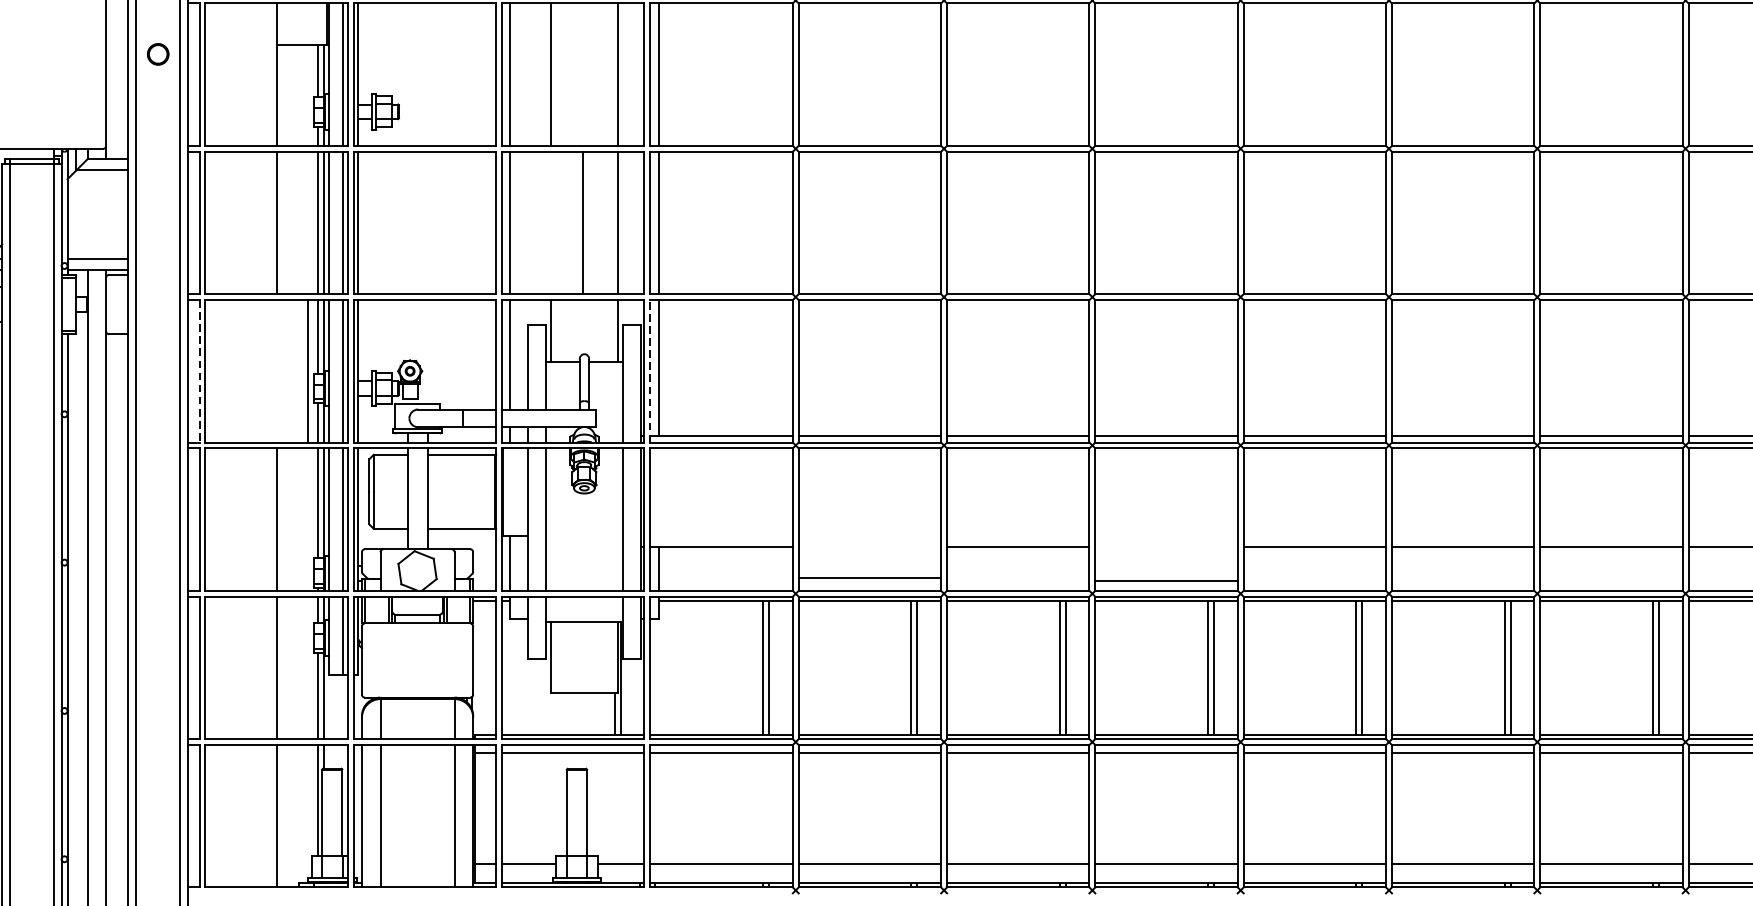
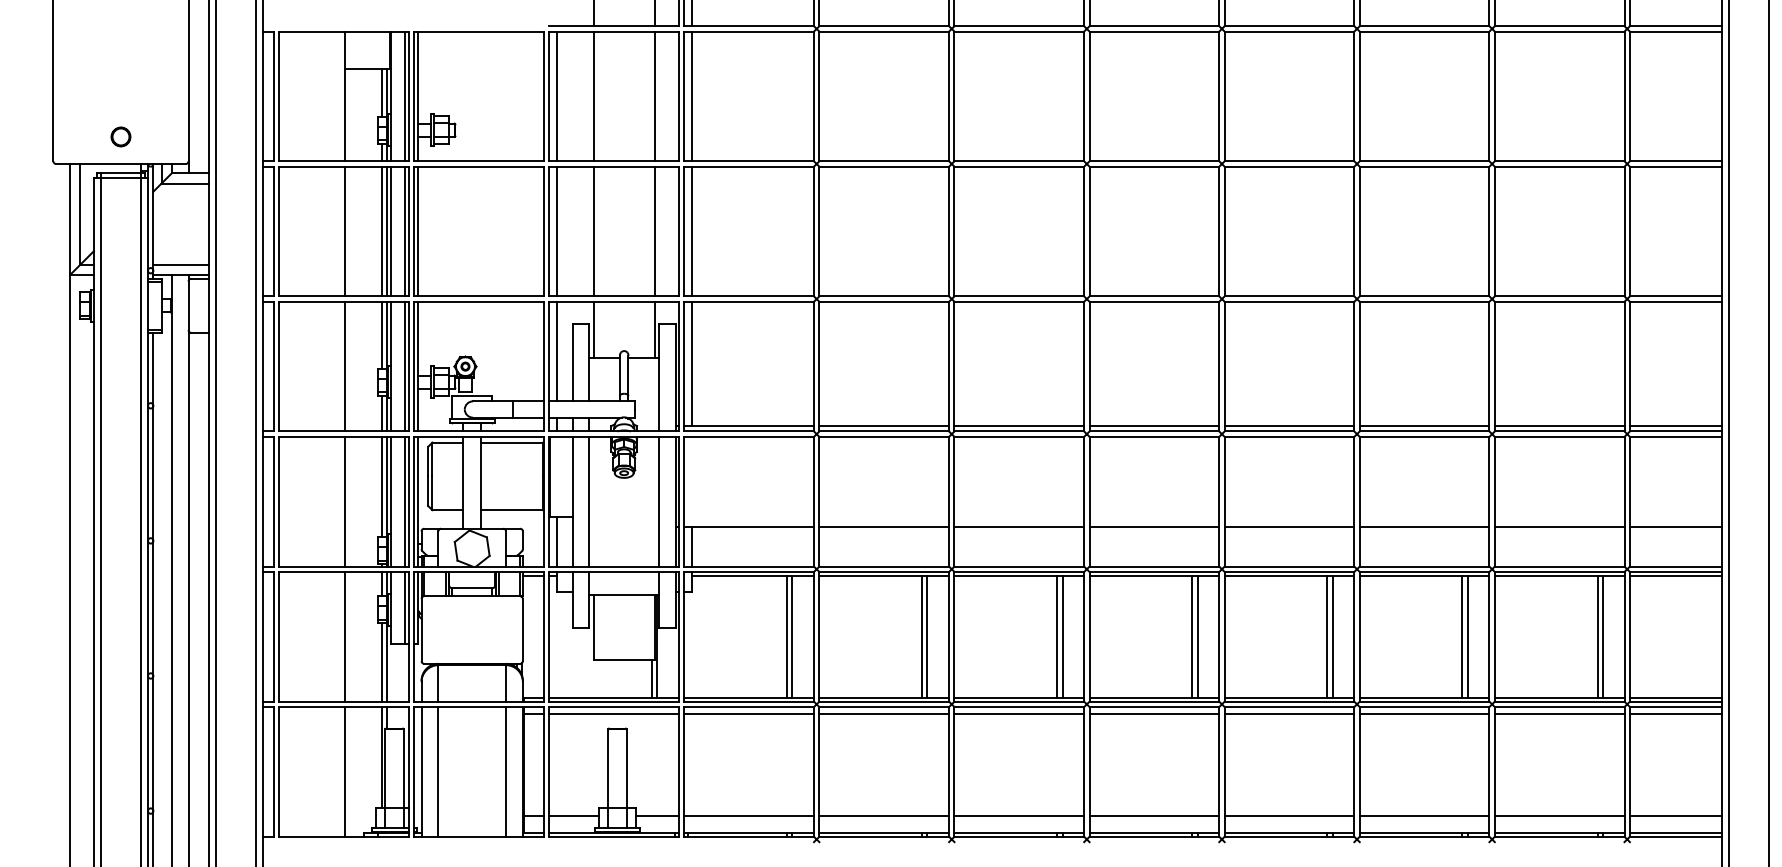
part: (157, 53) -> (120, 136), moved
line: (582, 222) -> (593, 231), moved
line: (199, 371) -> (273, 366), dashed -> solid
line: (308, 371) -> (344, 366), moved
line: (650, 371) -> (684, 366), dashed -> solid
line: (870, 578) -> (884, 527), moved
line: (1166, 581) -> (1154, 527), moved

